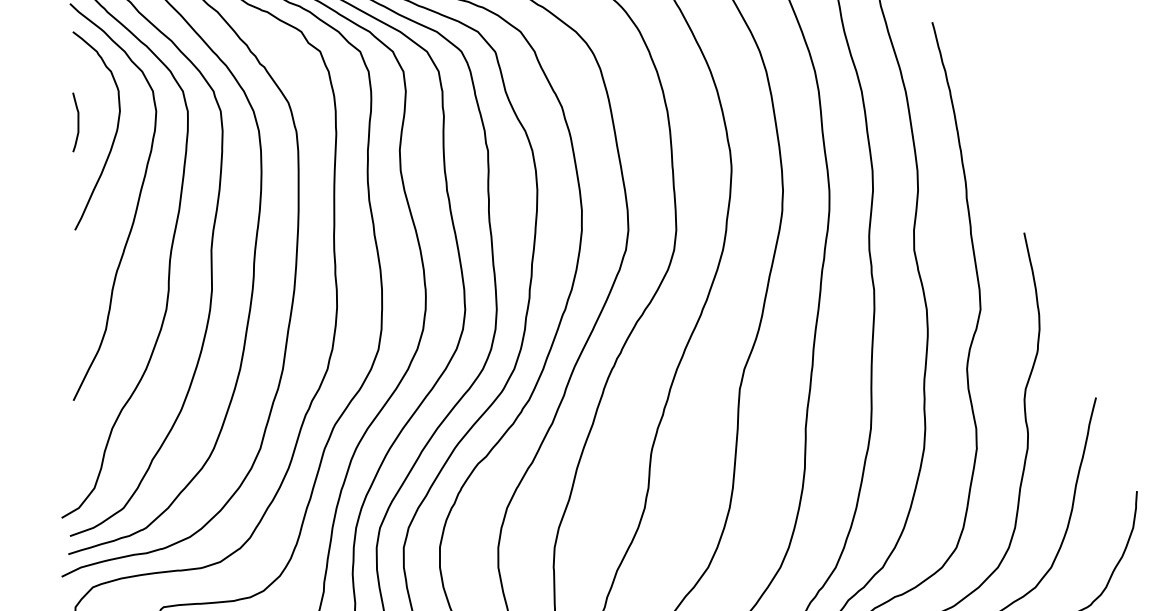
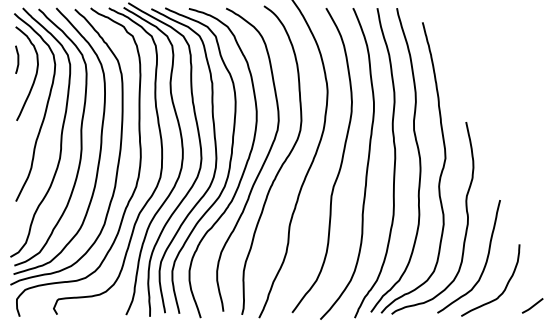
curve: (76, 121) -> (17, 59), moved

